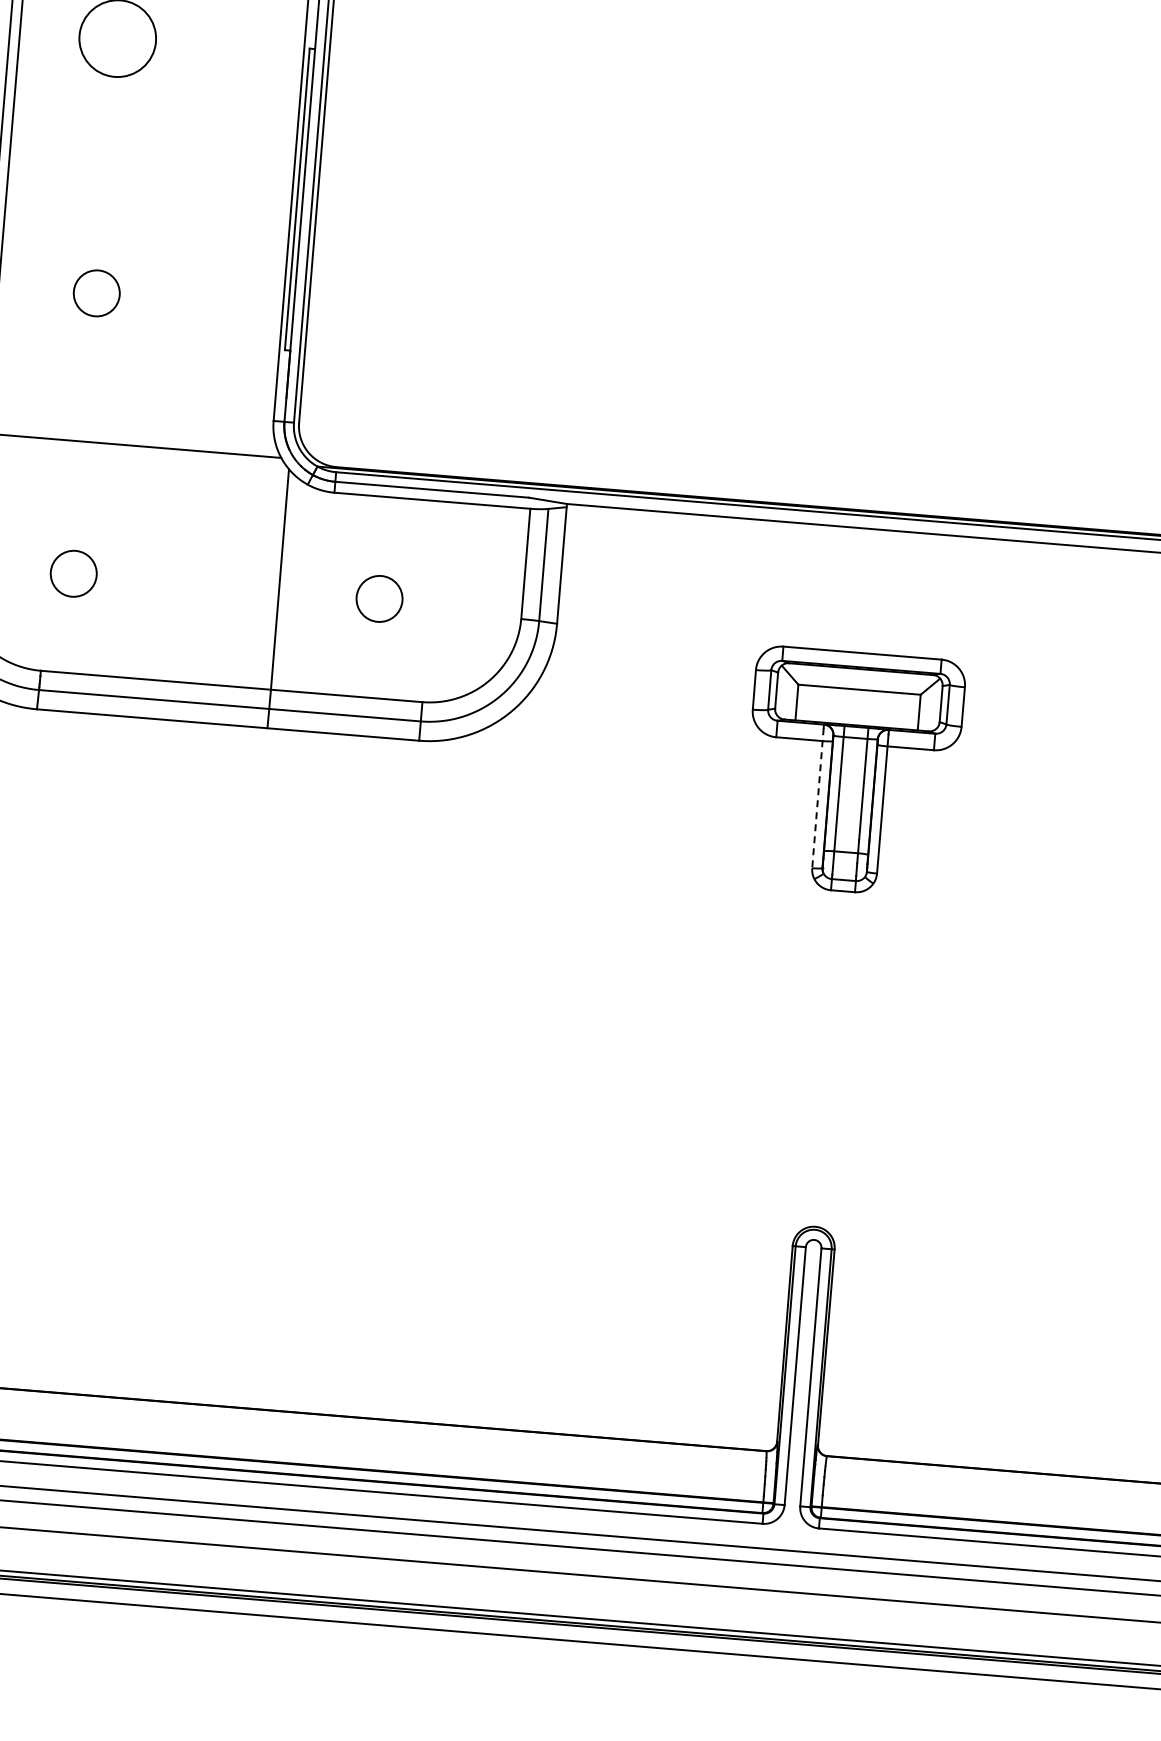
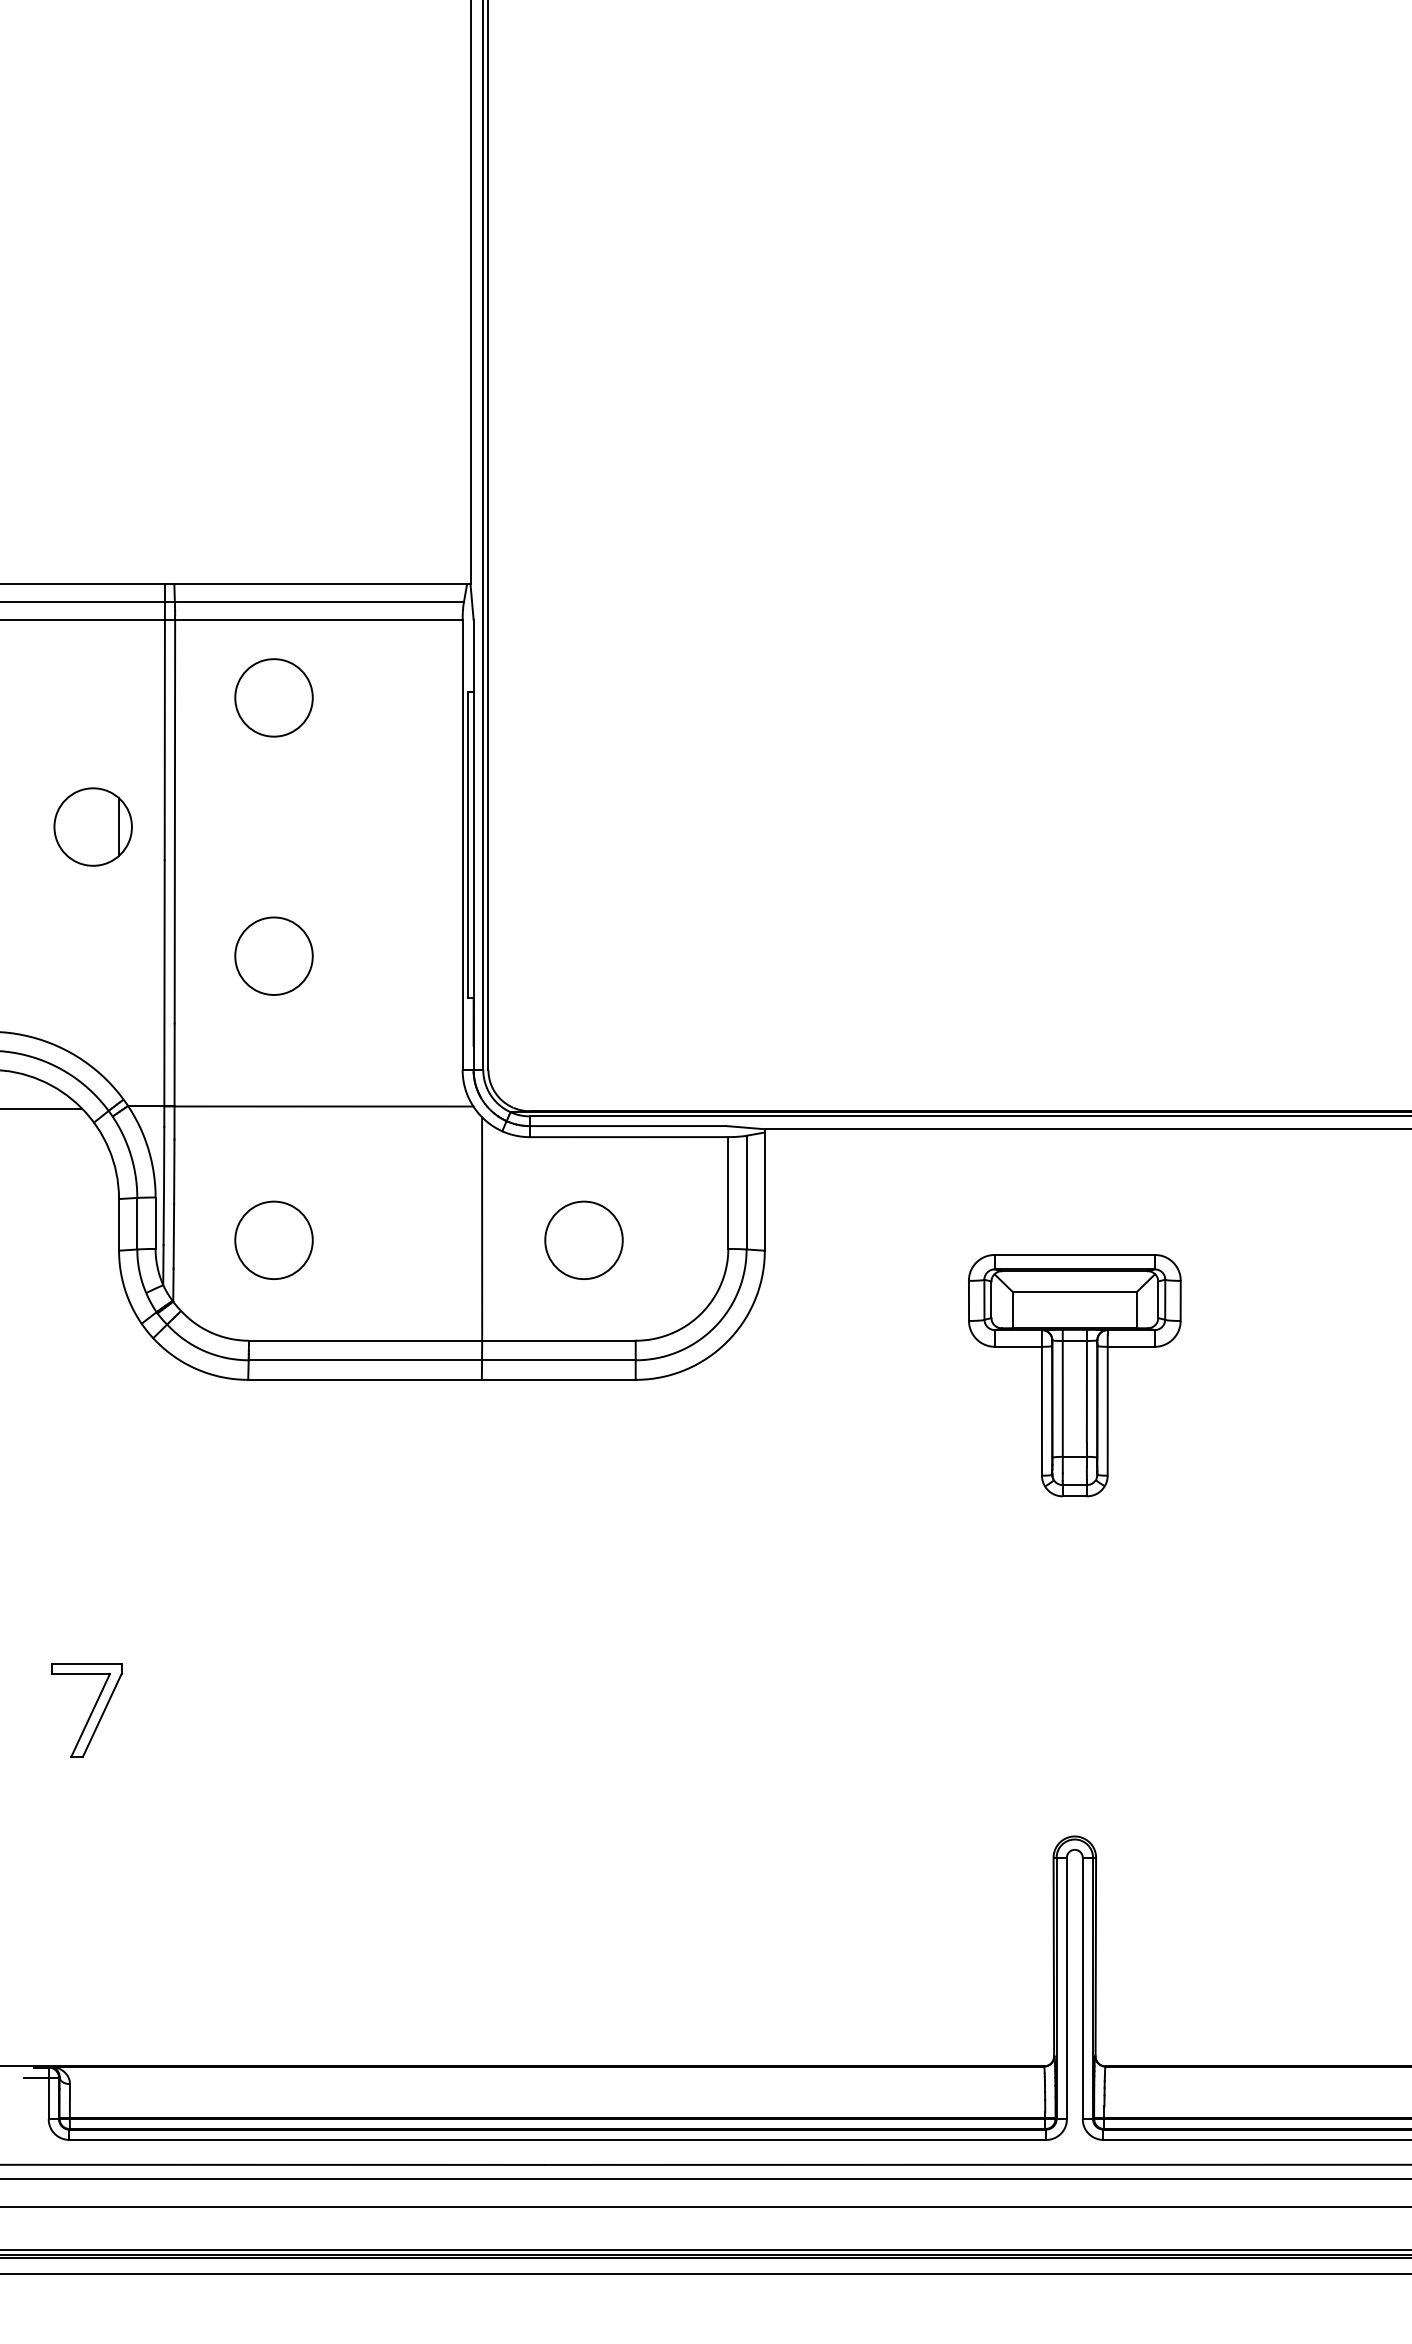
circle: (96, 292) -> (273, 955), size x1.67
circle: (73, 573) -> (273, 1240), size x1.67
circle: (379, 599) -> (583, 1240), size x1.67
line: (817, 797) -> (1041, 1404), dashed -> solid

